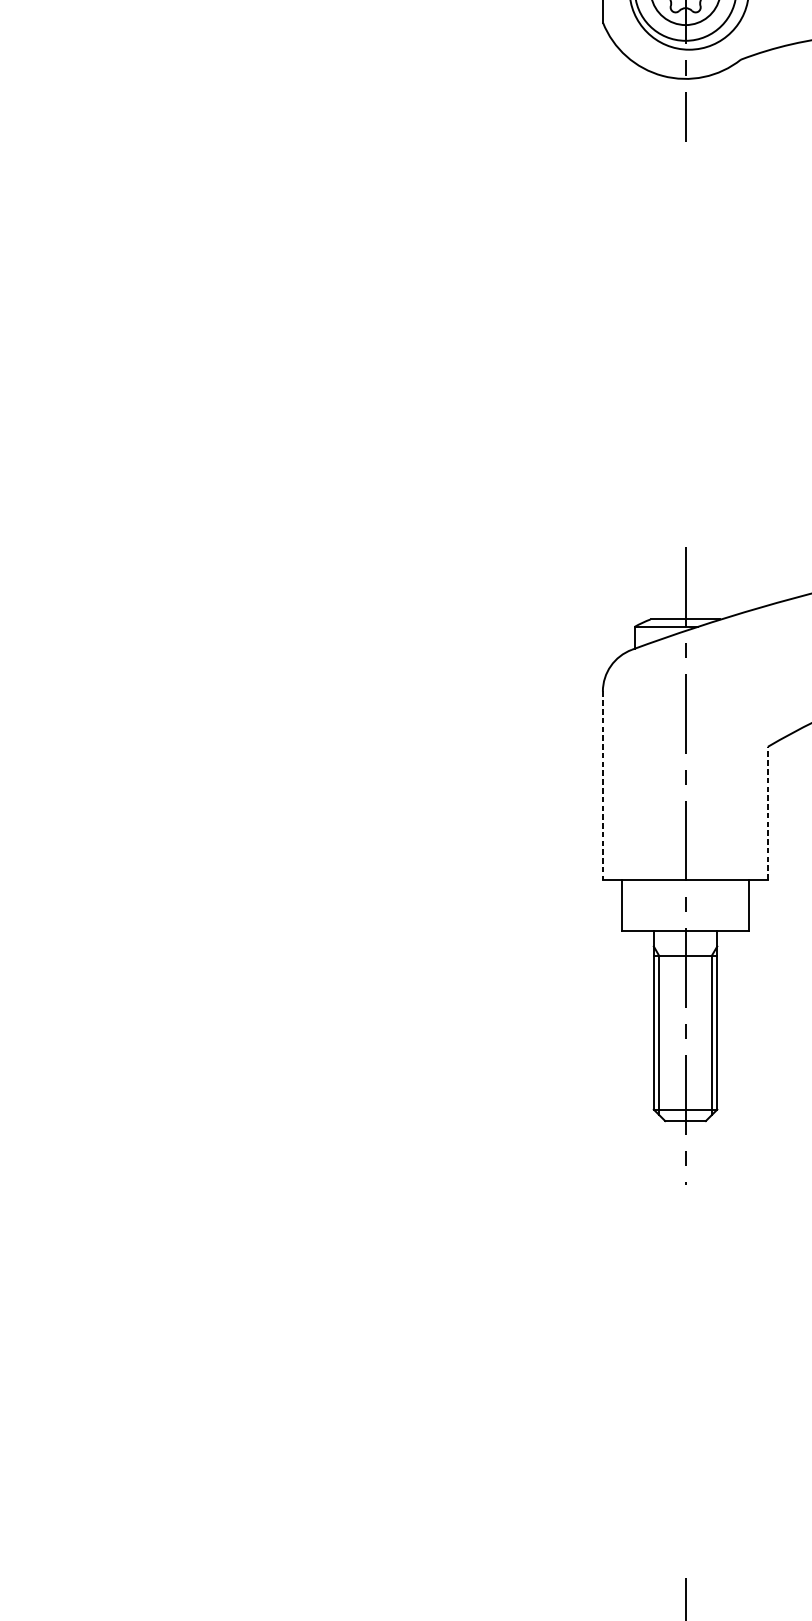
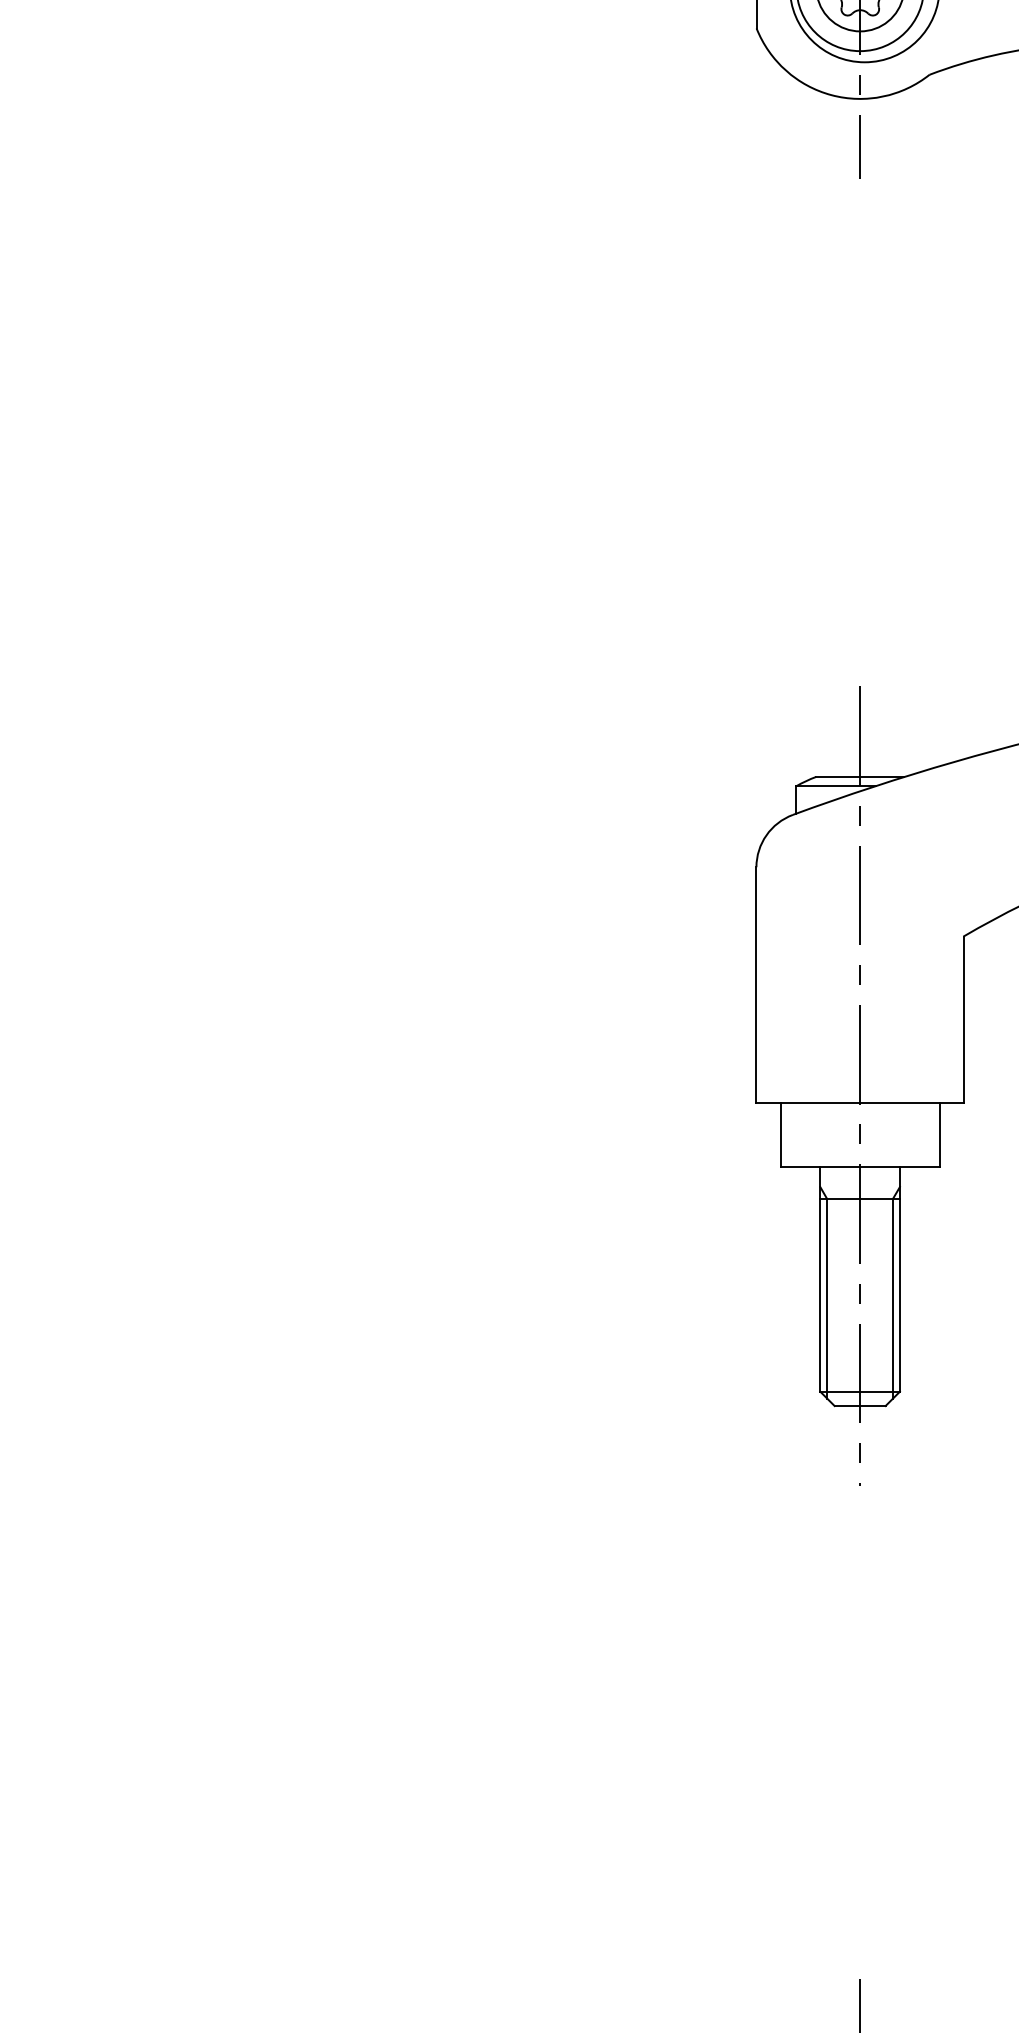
line: (602, 785) -> (756, 985), dashed -> solid
line: (767, 812) -> (963, 1019), dashed -> solid

